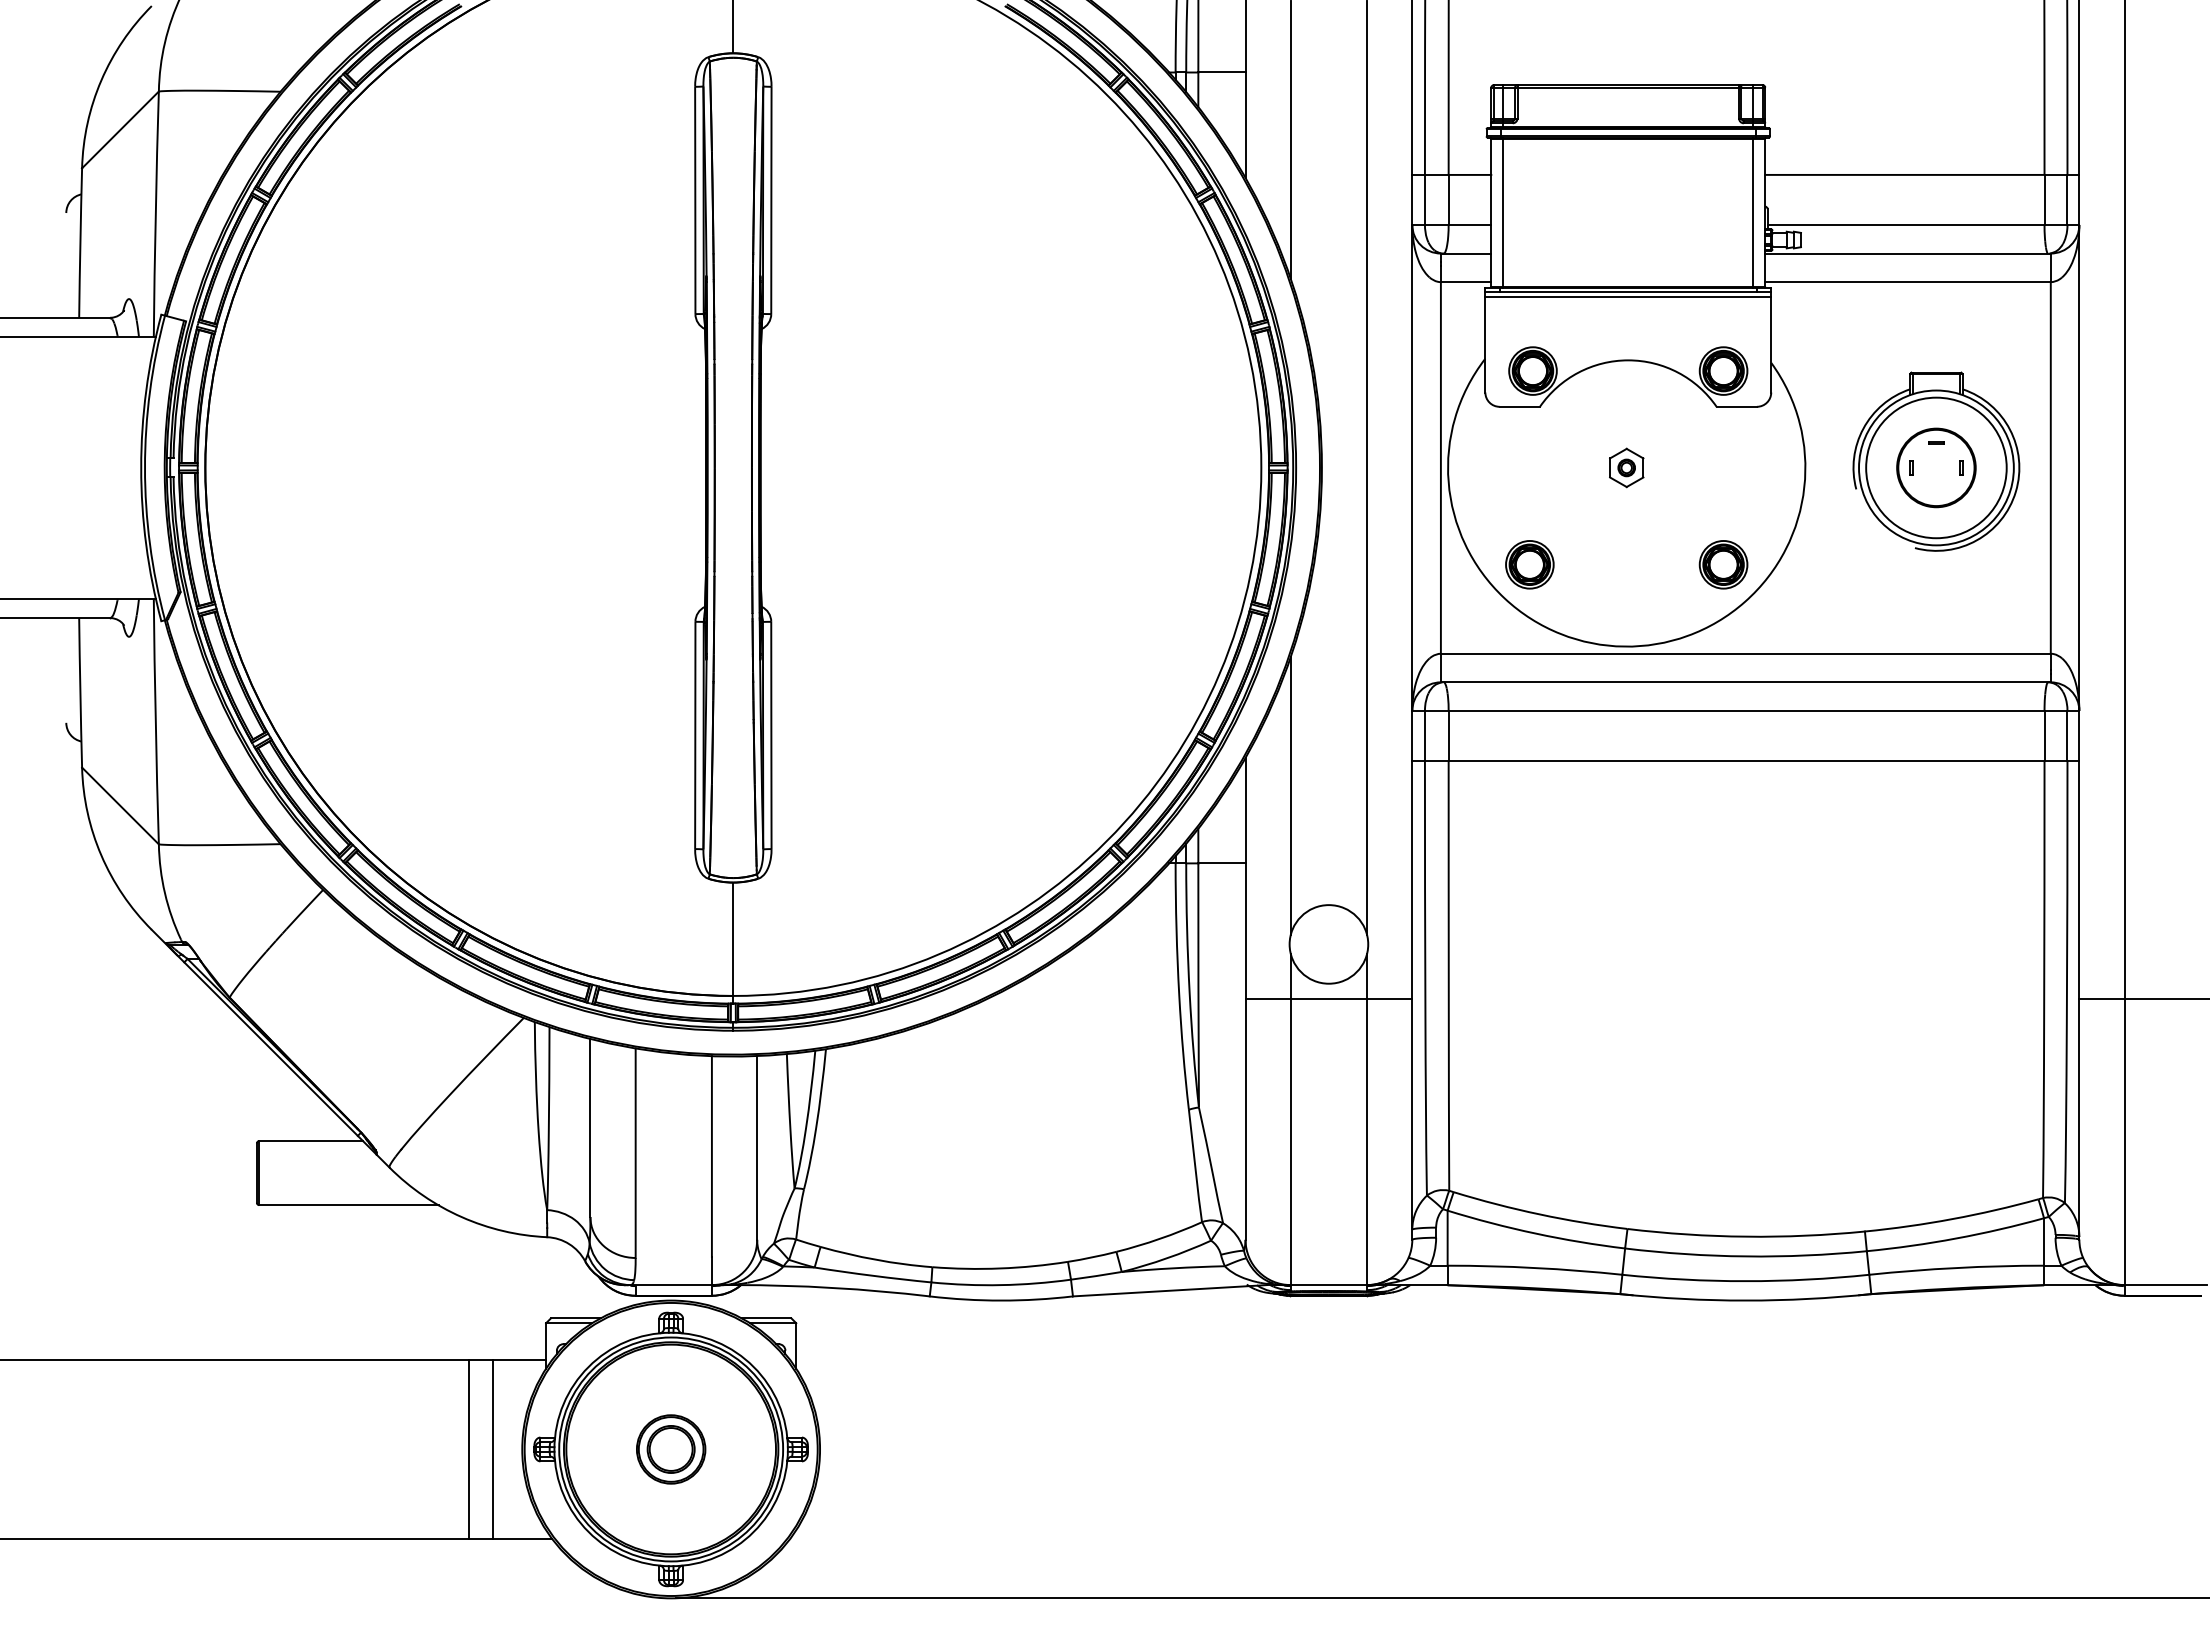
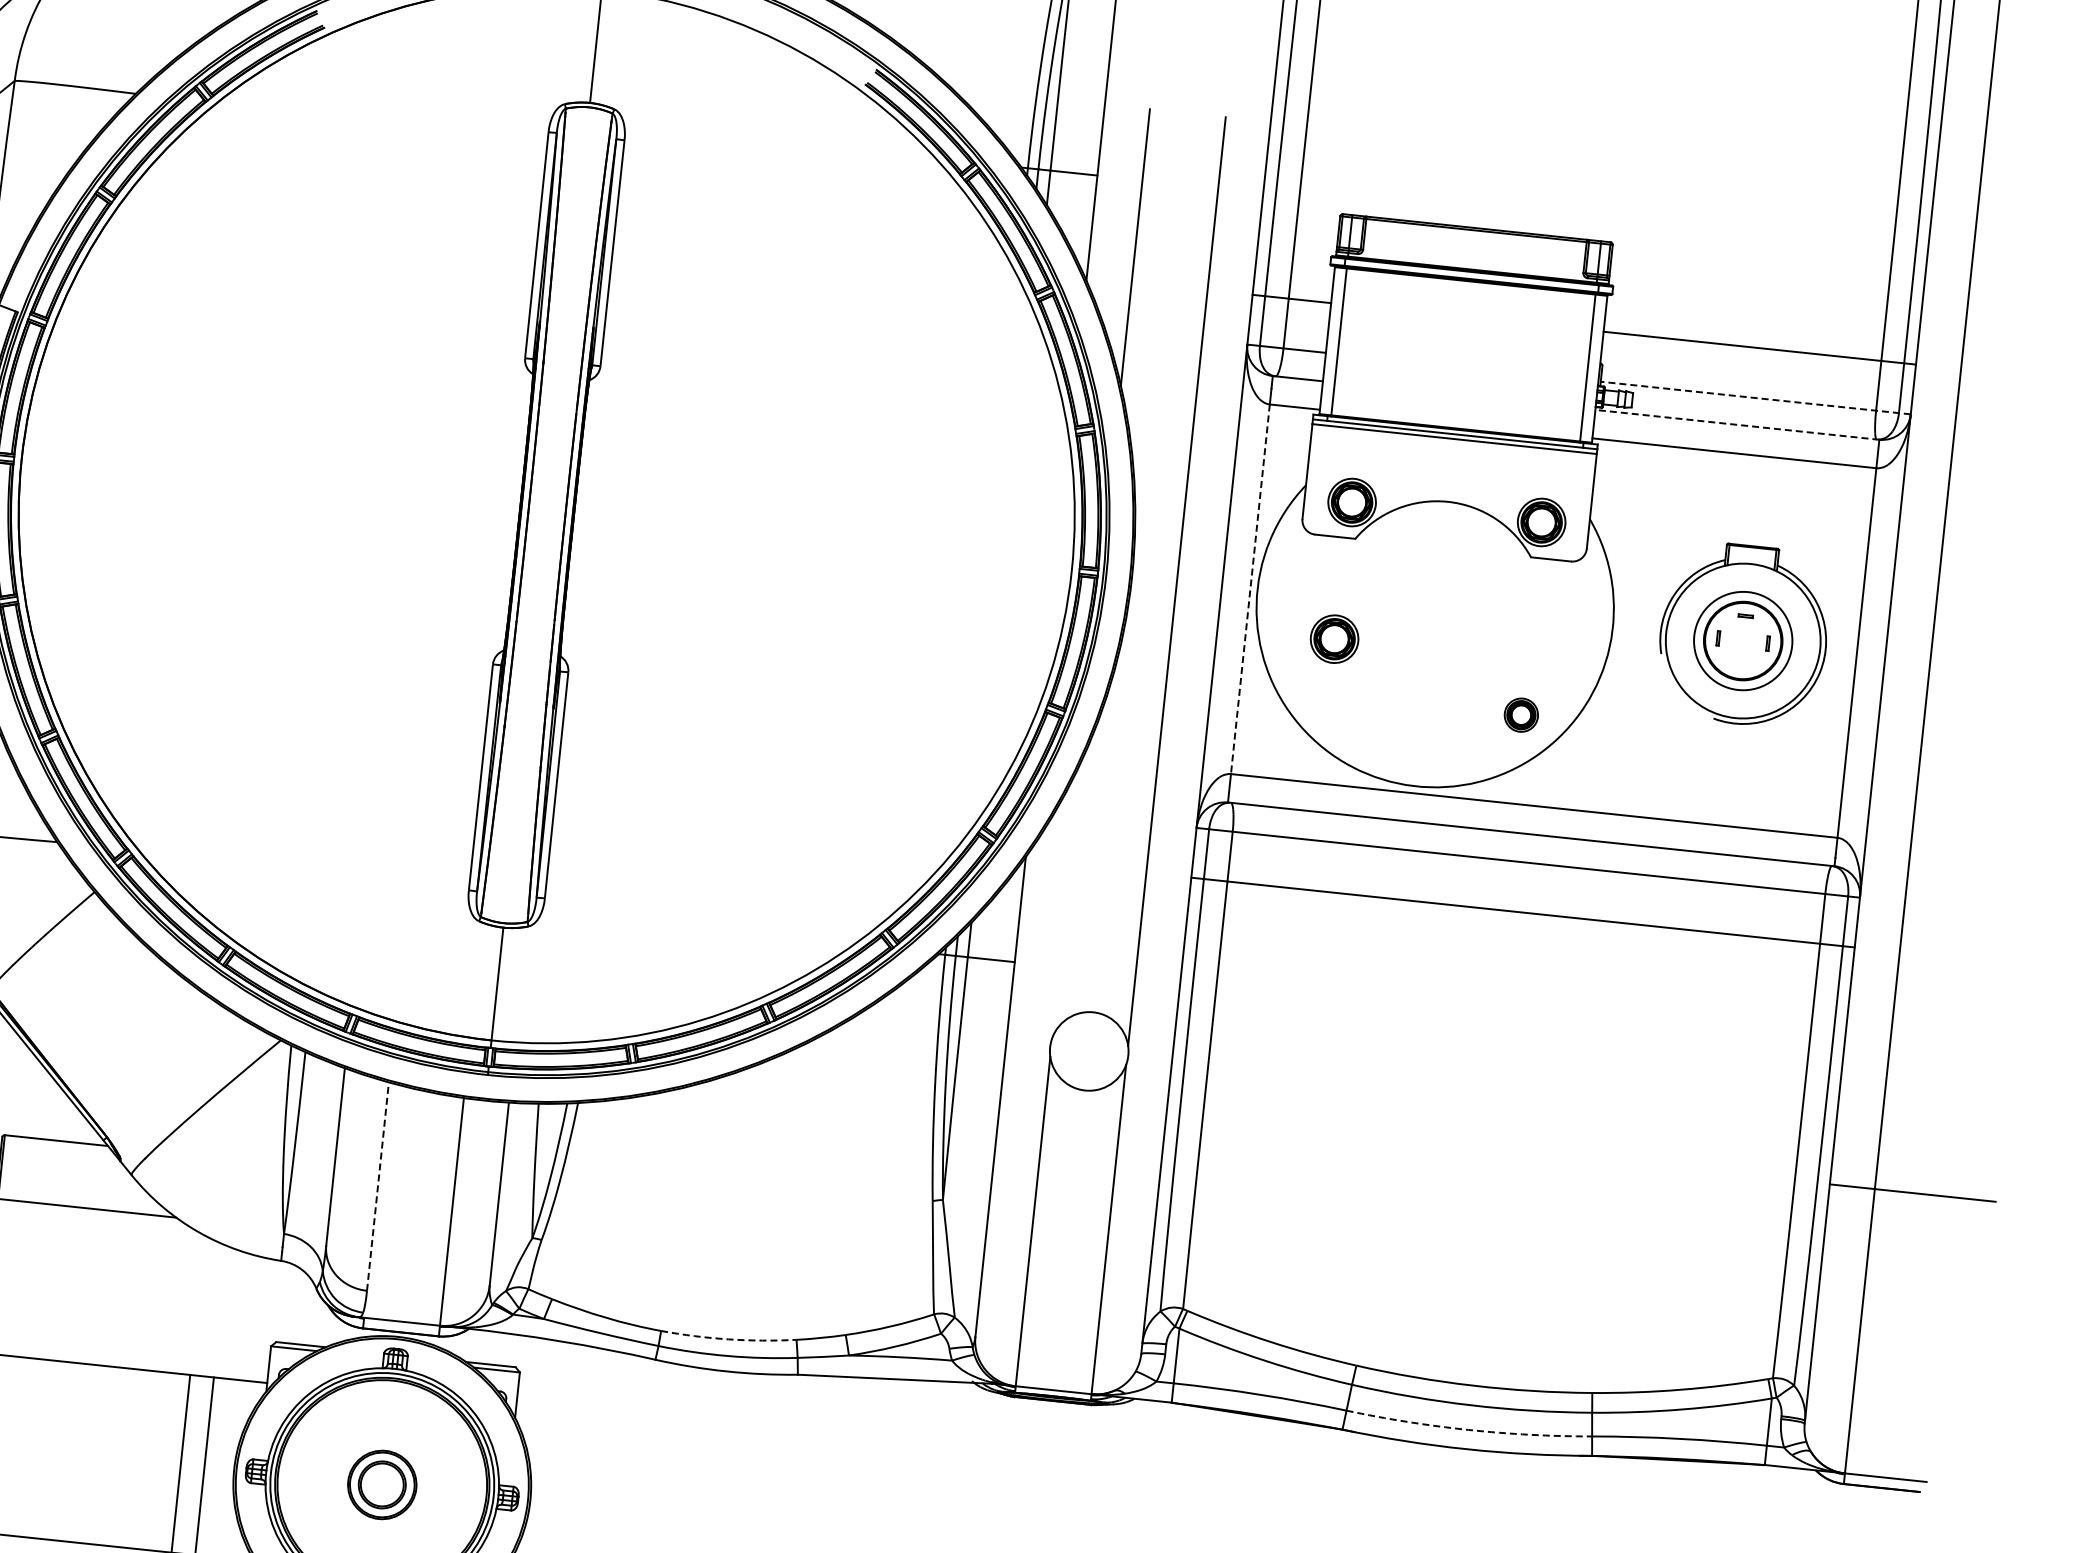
line: (1923, 224) -> (1755, 397), solid -> dashed
line: (1908, 253) -> (1737, 424), solid -> dashed
line: (1440, 467) -> (1250, 588), solid -> dashed
part: (1626, 467) -> (1435, 608), removed
circle: (1936, 467) -> (1743, 640), size x0.7
part: (1529, 564) -> (1334, 638), moved
part: (1723, 564) -> (1521, 714), size x0.7
line: (1290, 795) -> (1066, 899), removed
line: (1328, 999) -> (1083, 1106), removed
line: (635, 1153) -> (377, 1186), solid -> dashed
arc: (1000, 1268) -> (728, 1339), solid -> dashed
arc: (1745, 1281) -> (1468, 1430), solid -> dashed

